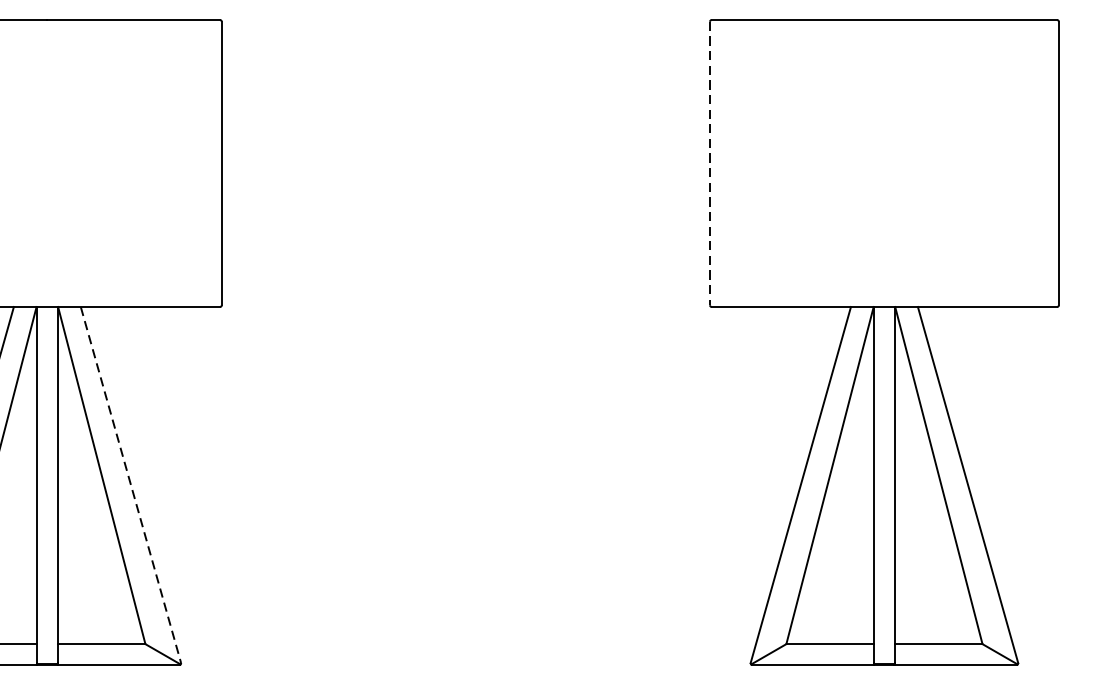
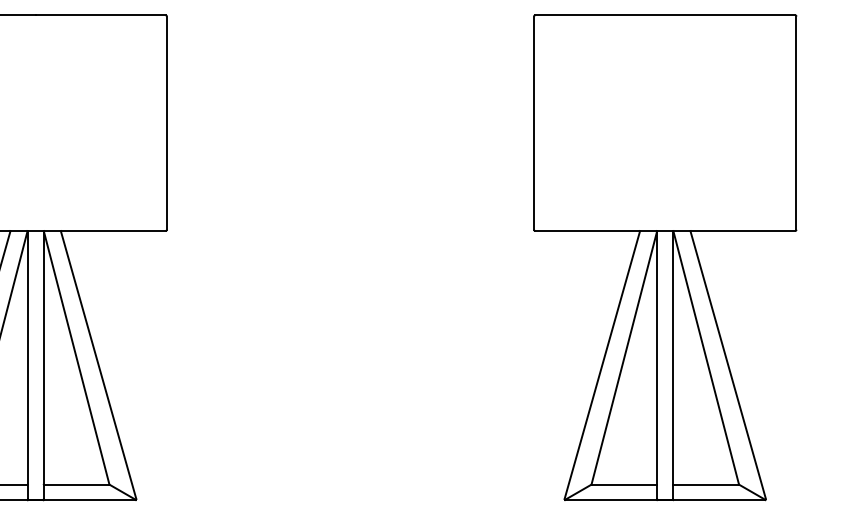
line: (710, 163) -> (534, 123), dashed -> solid
line: (130, 485) -> (98, 365), dashed -> solid

